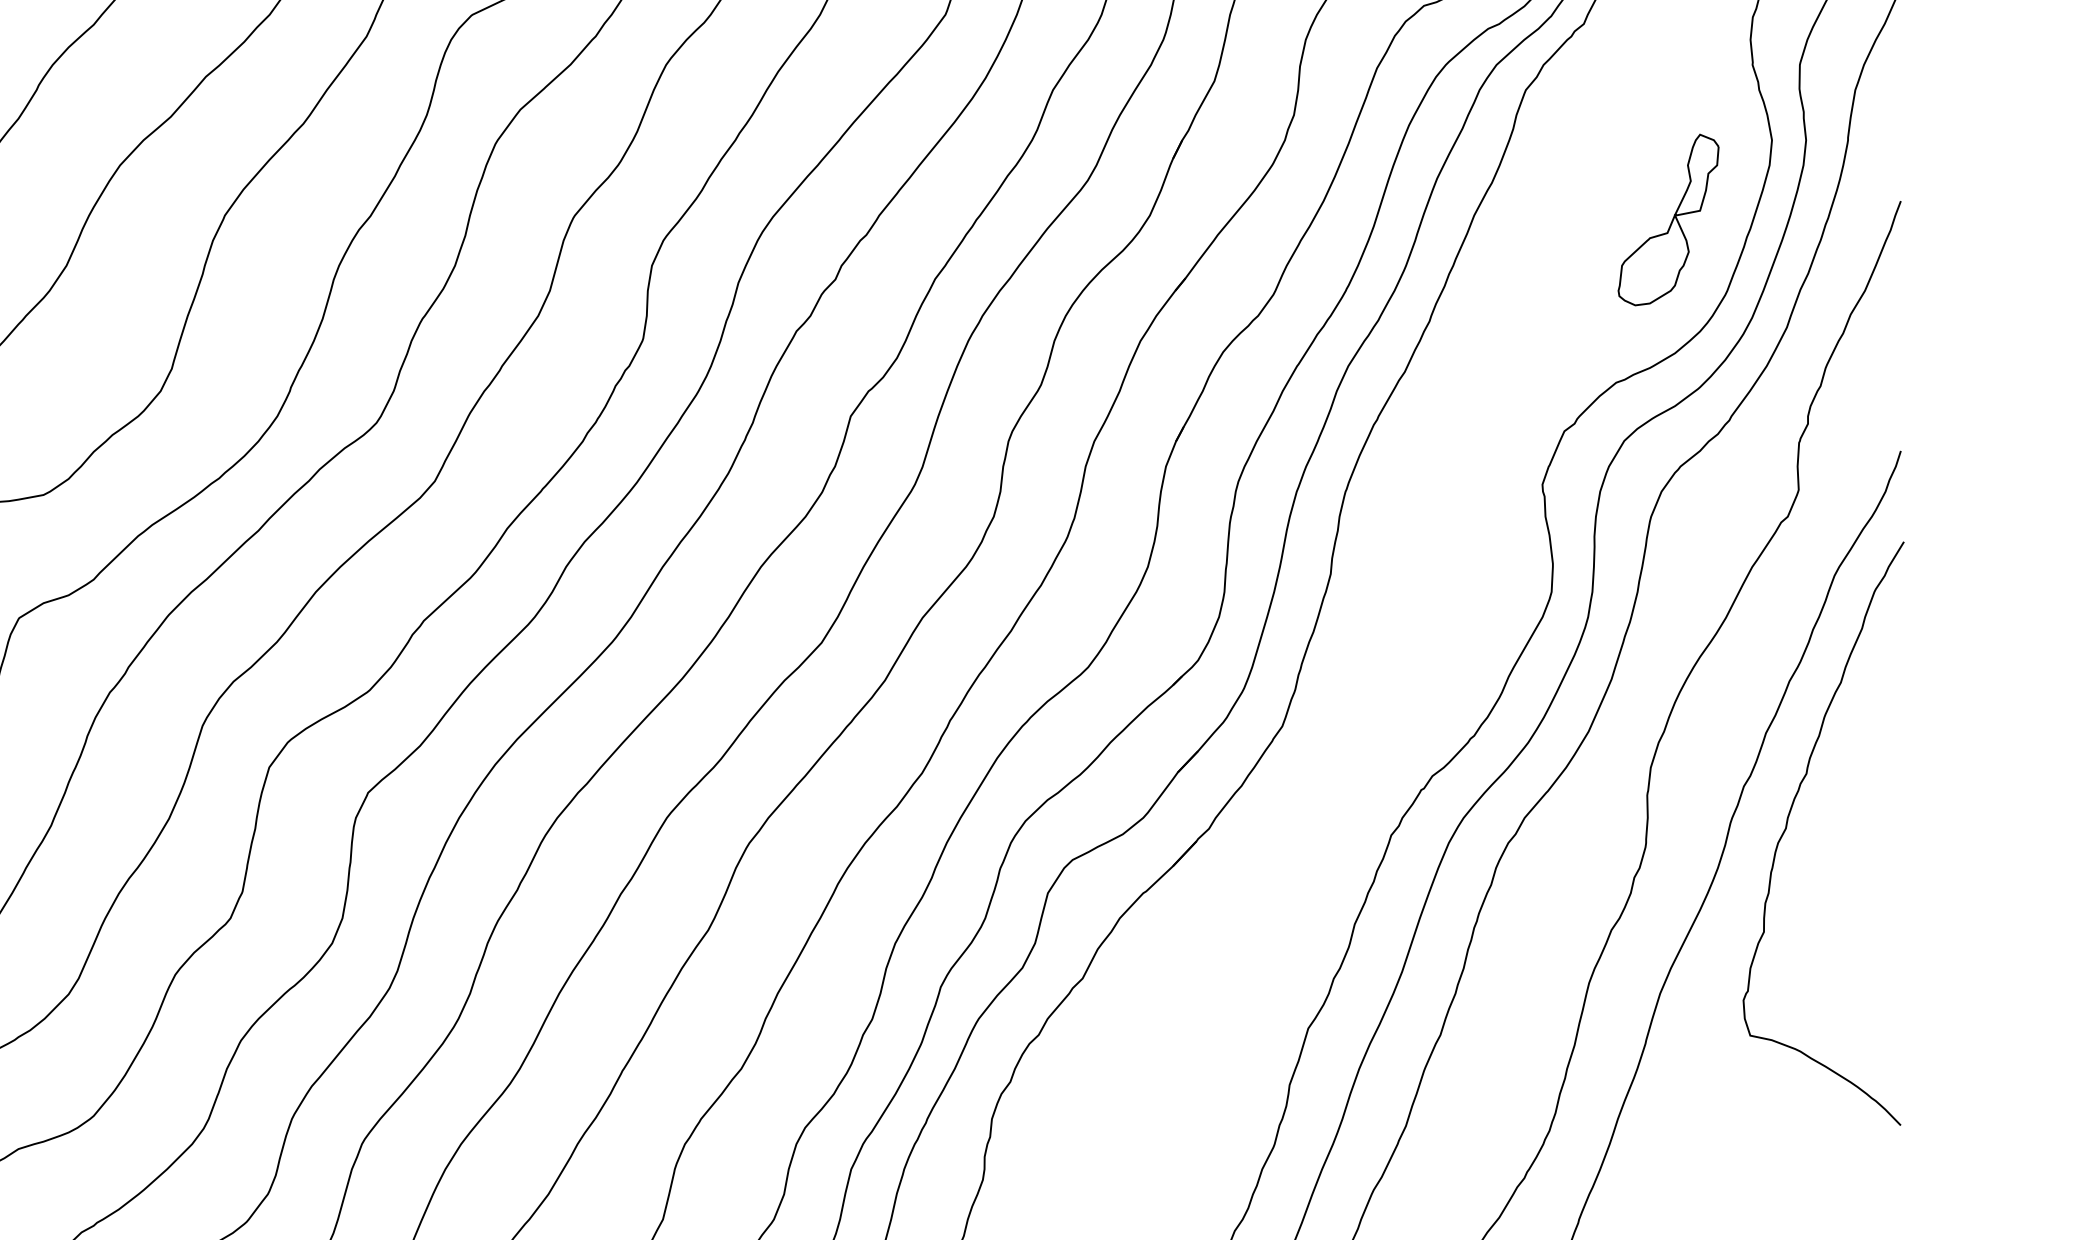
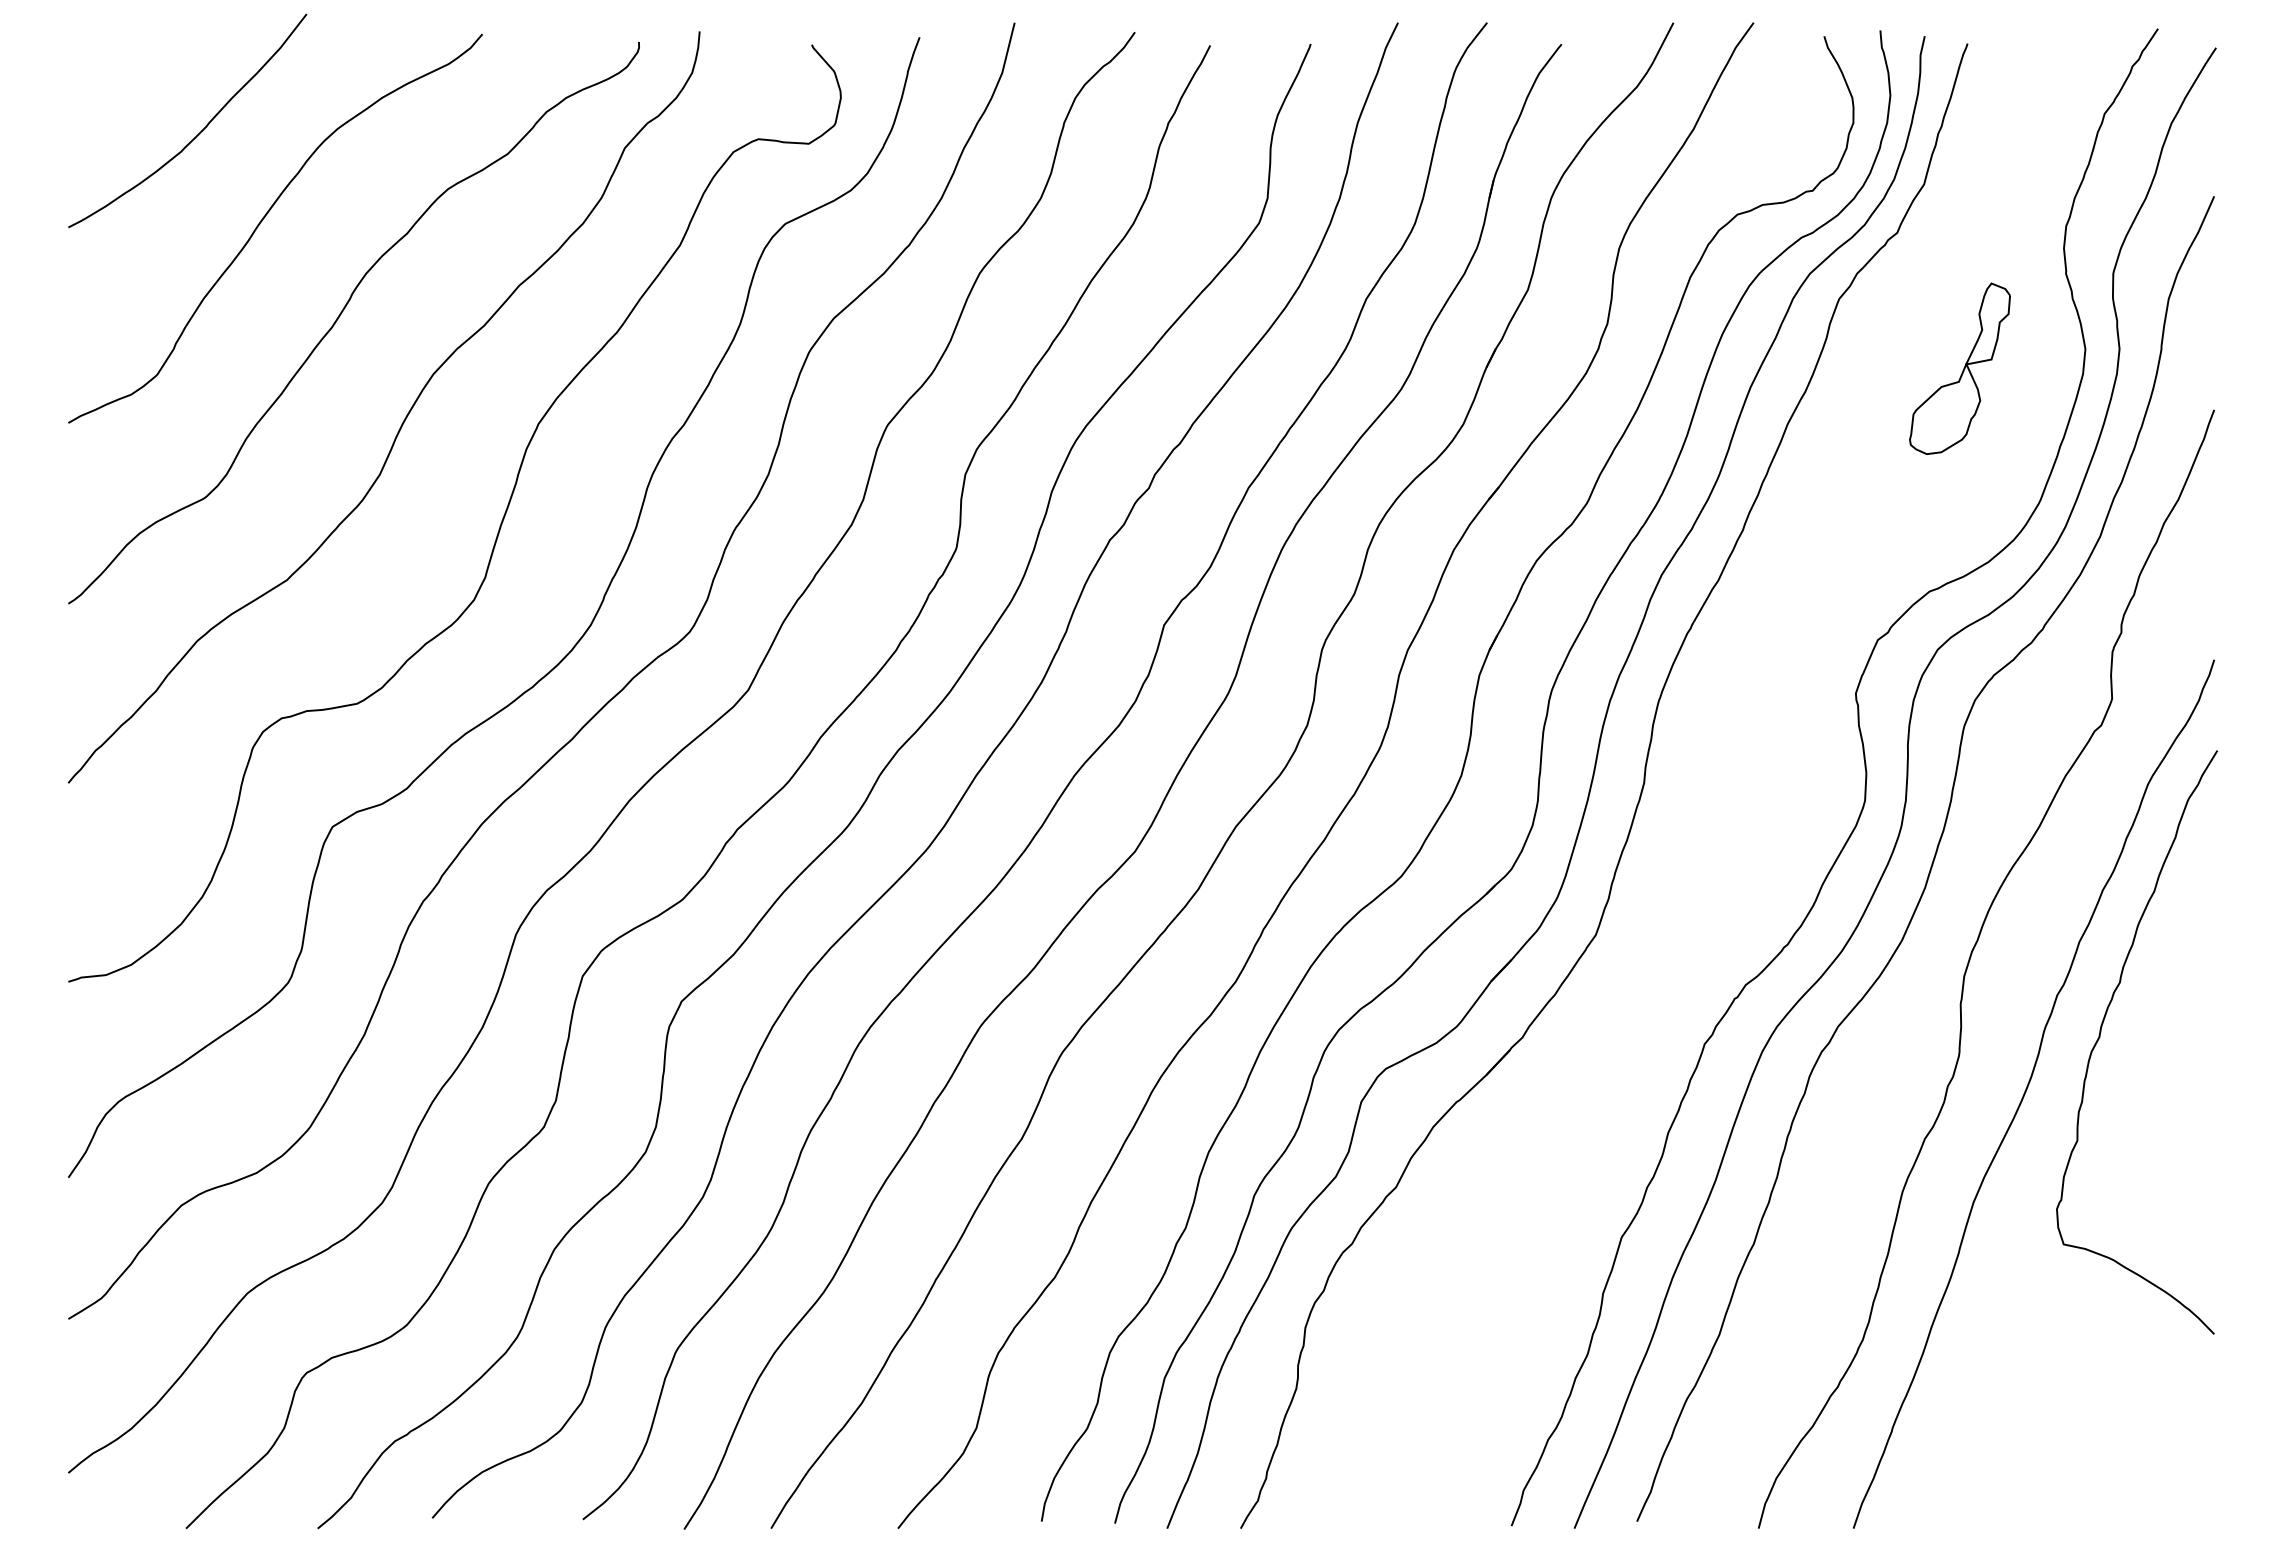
part: (1668, 219) -> (1959, 368), moved

